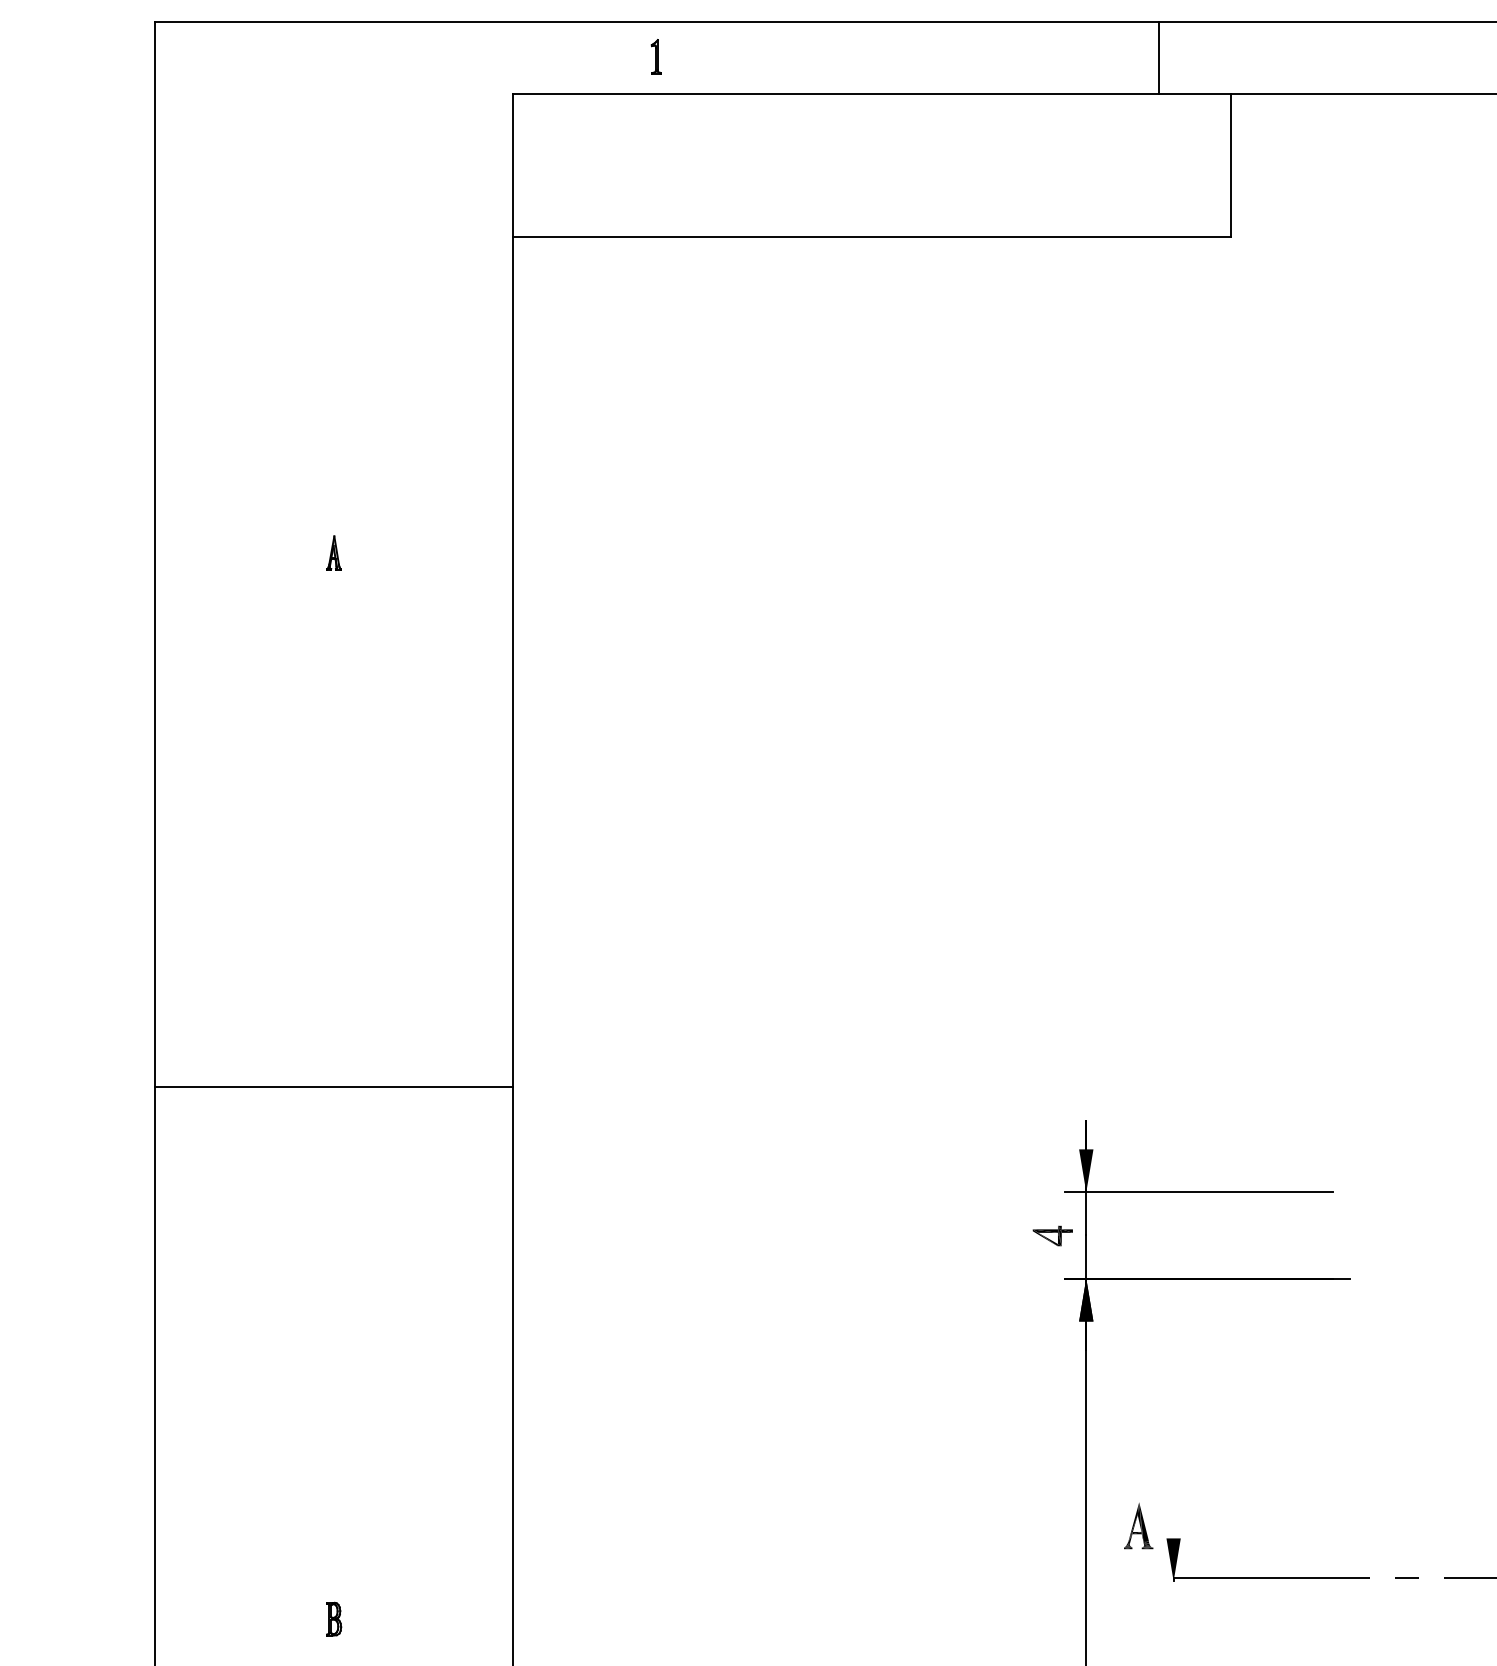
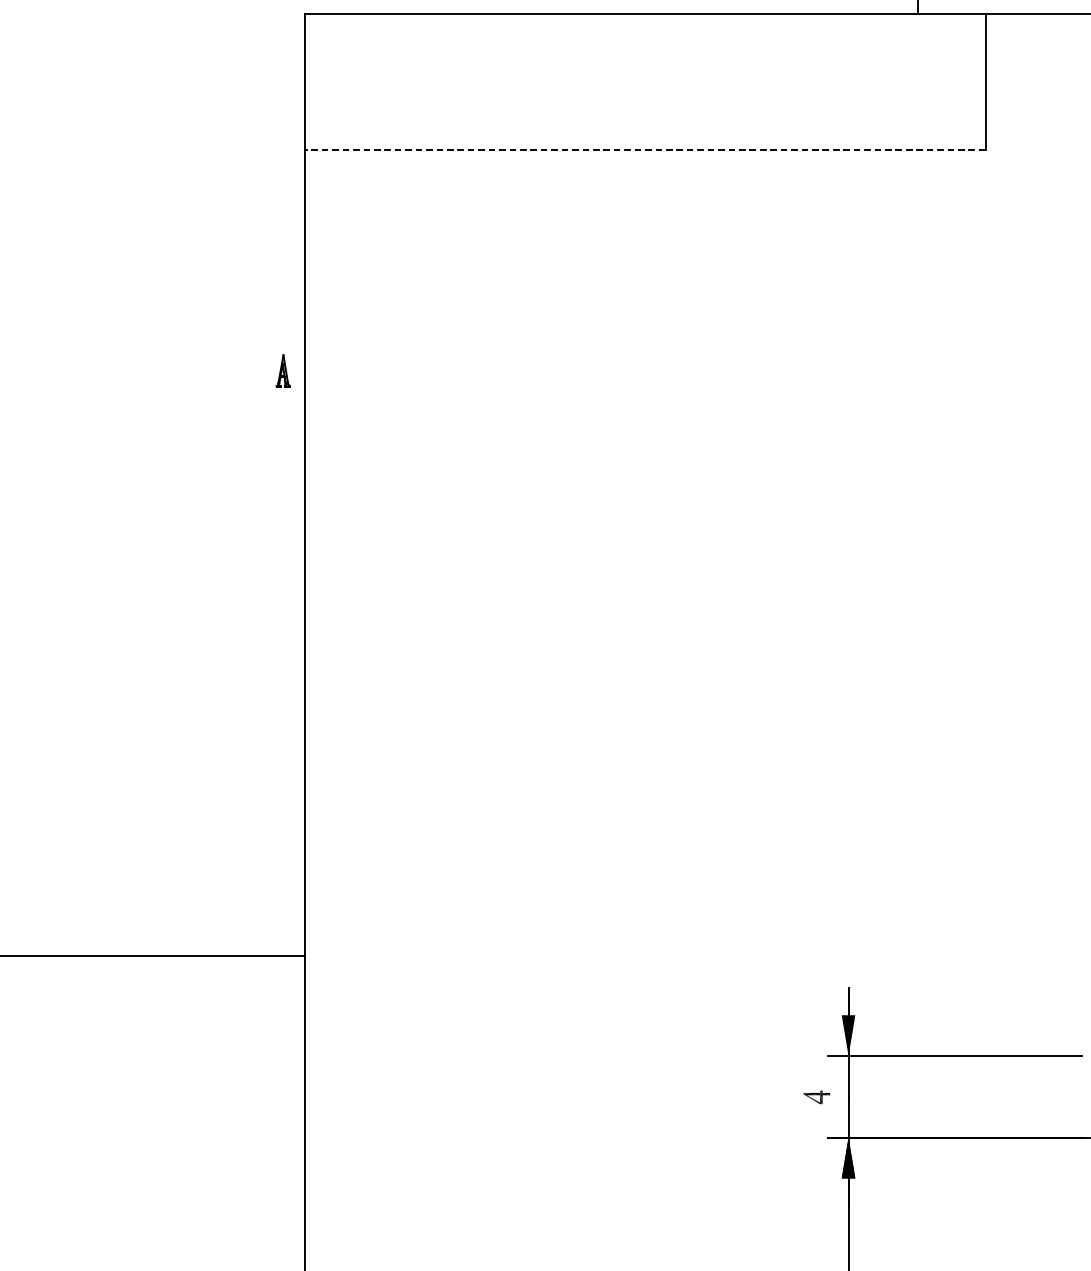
line: (872, 237) -> (645, 150), solid -> dashed
part: (333, 552) -> (282, 370), moved
part: (1052, 1235) -> (816, 1096), size x0.7

